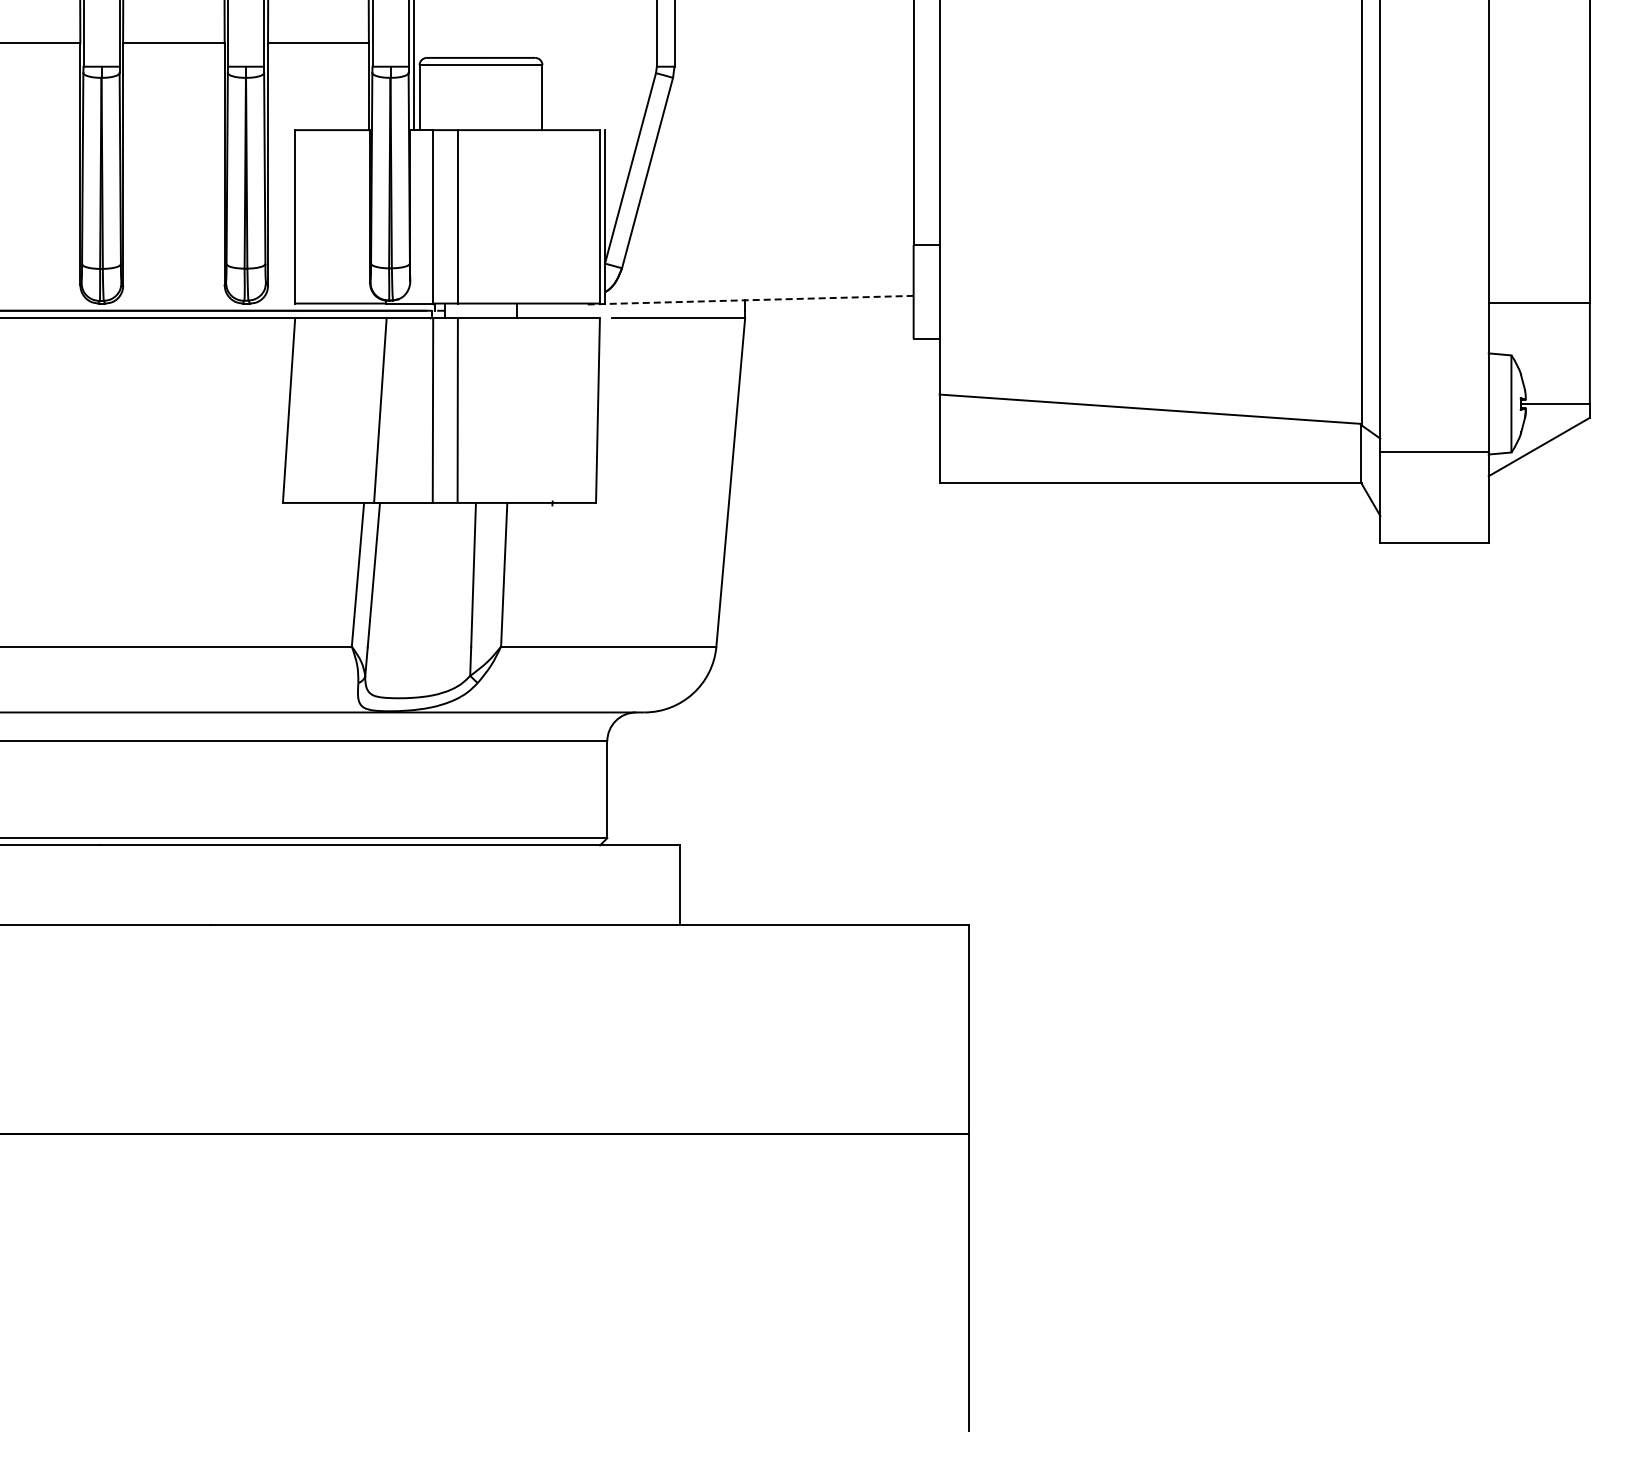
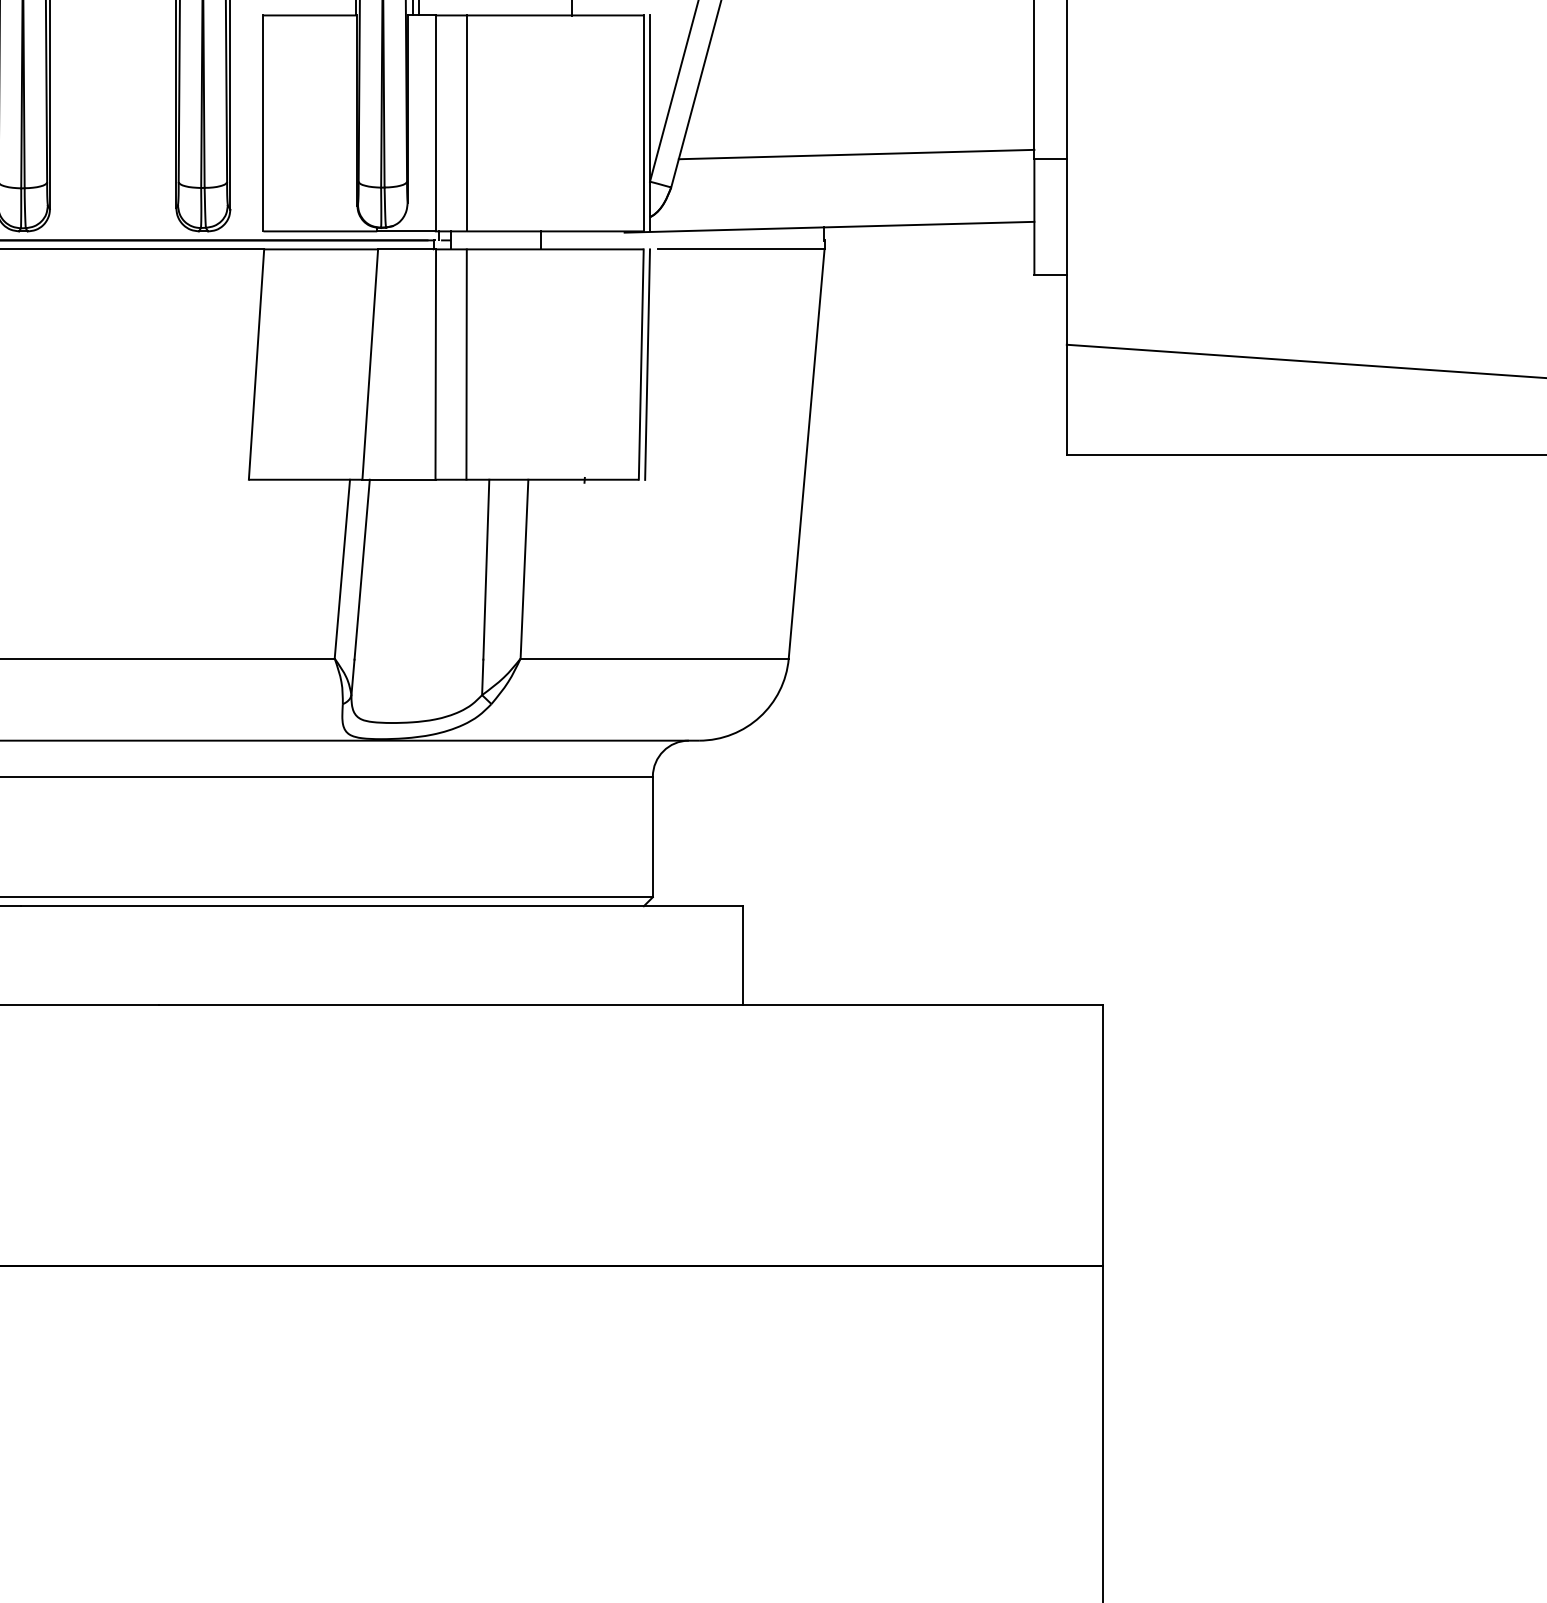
line: (770, 241) -> (856, 154), added
line: (749, 300) -> (829, 227), dashed -> solid
line: (603, 410) -> (648, 364), added

